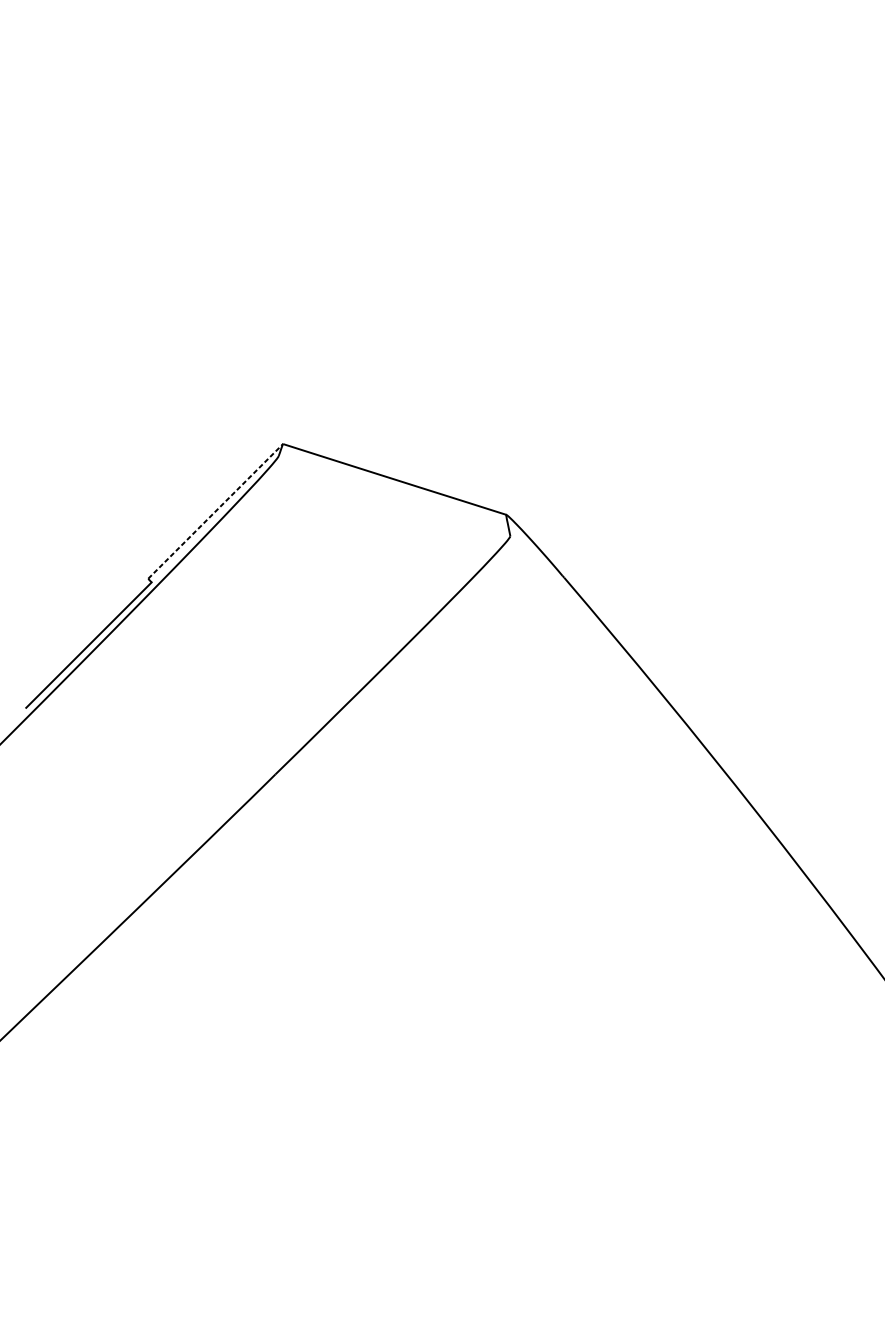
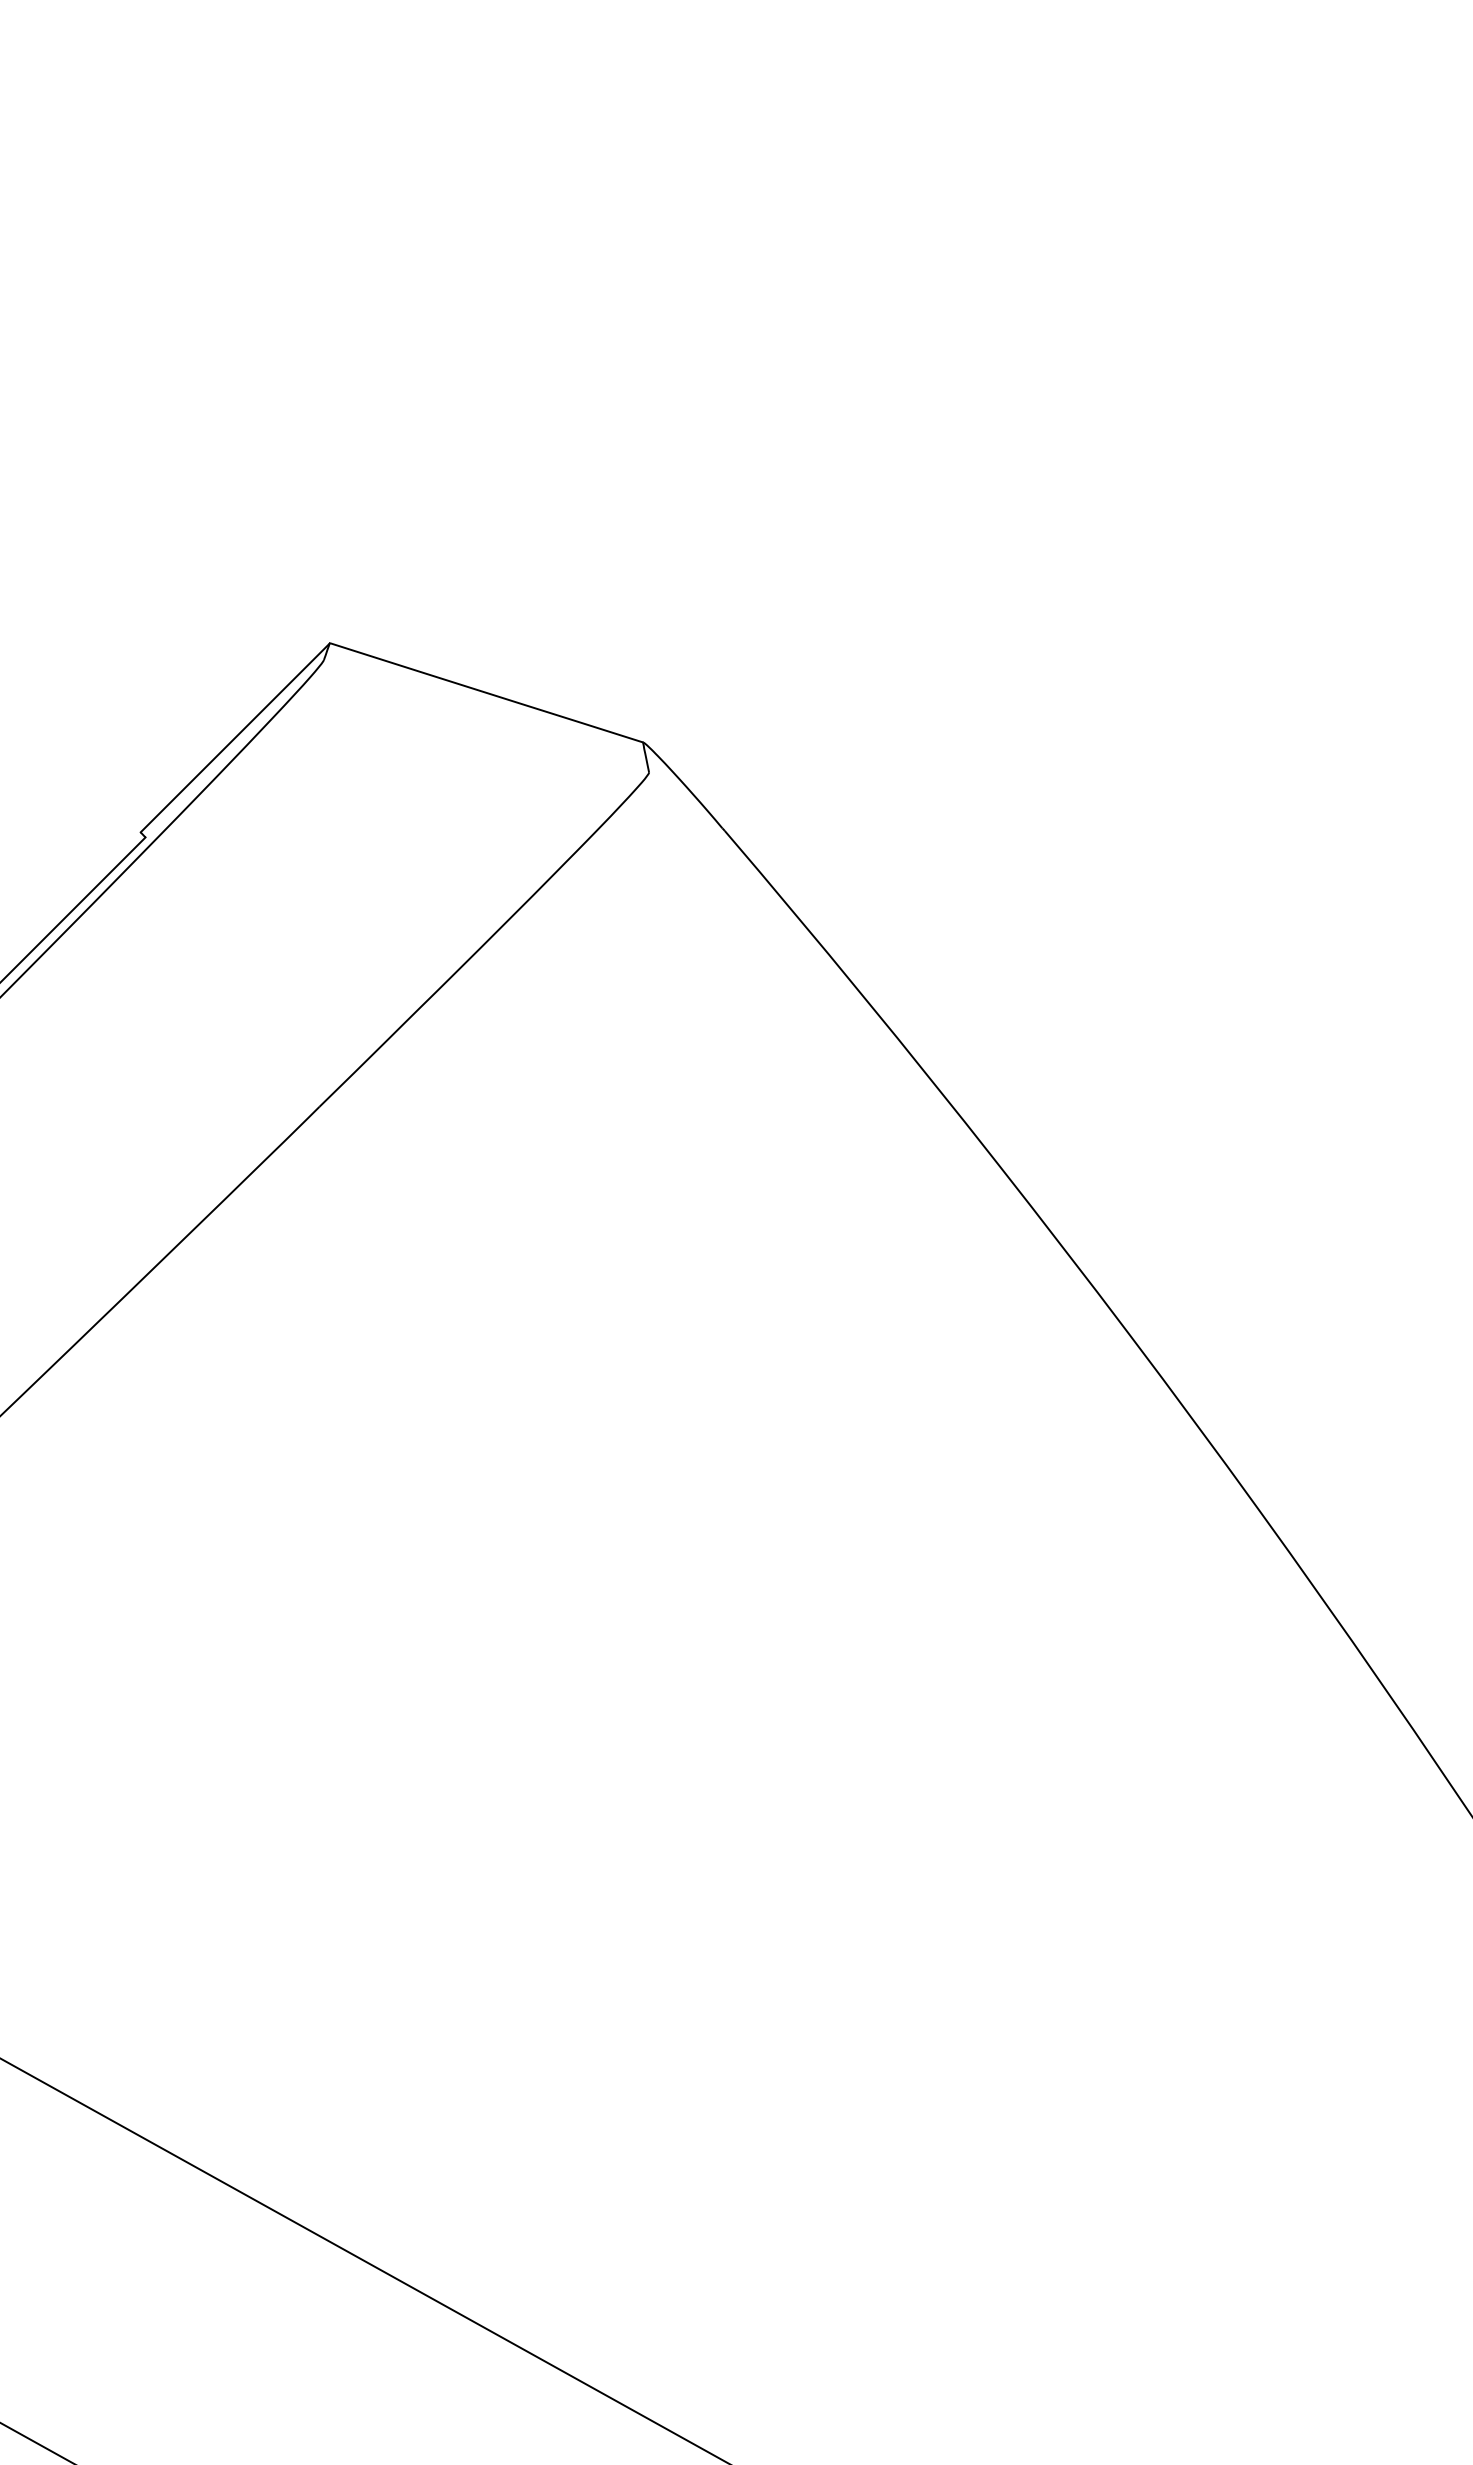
line: (215, 511) -> (235, 737), dashed -> solid

